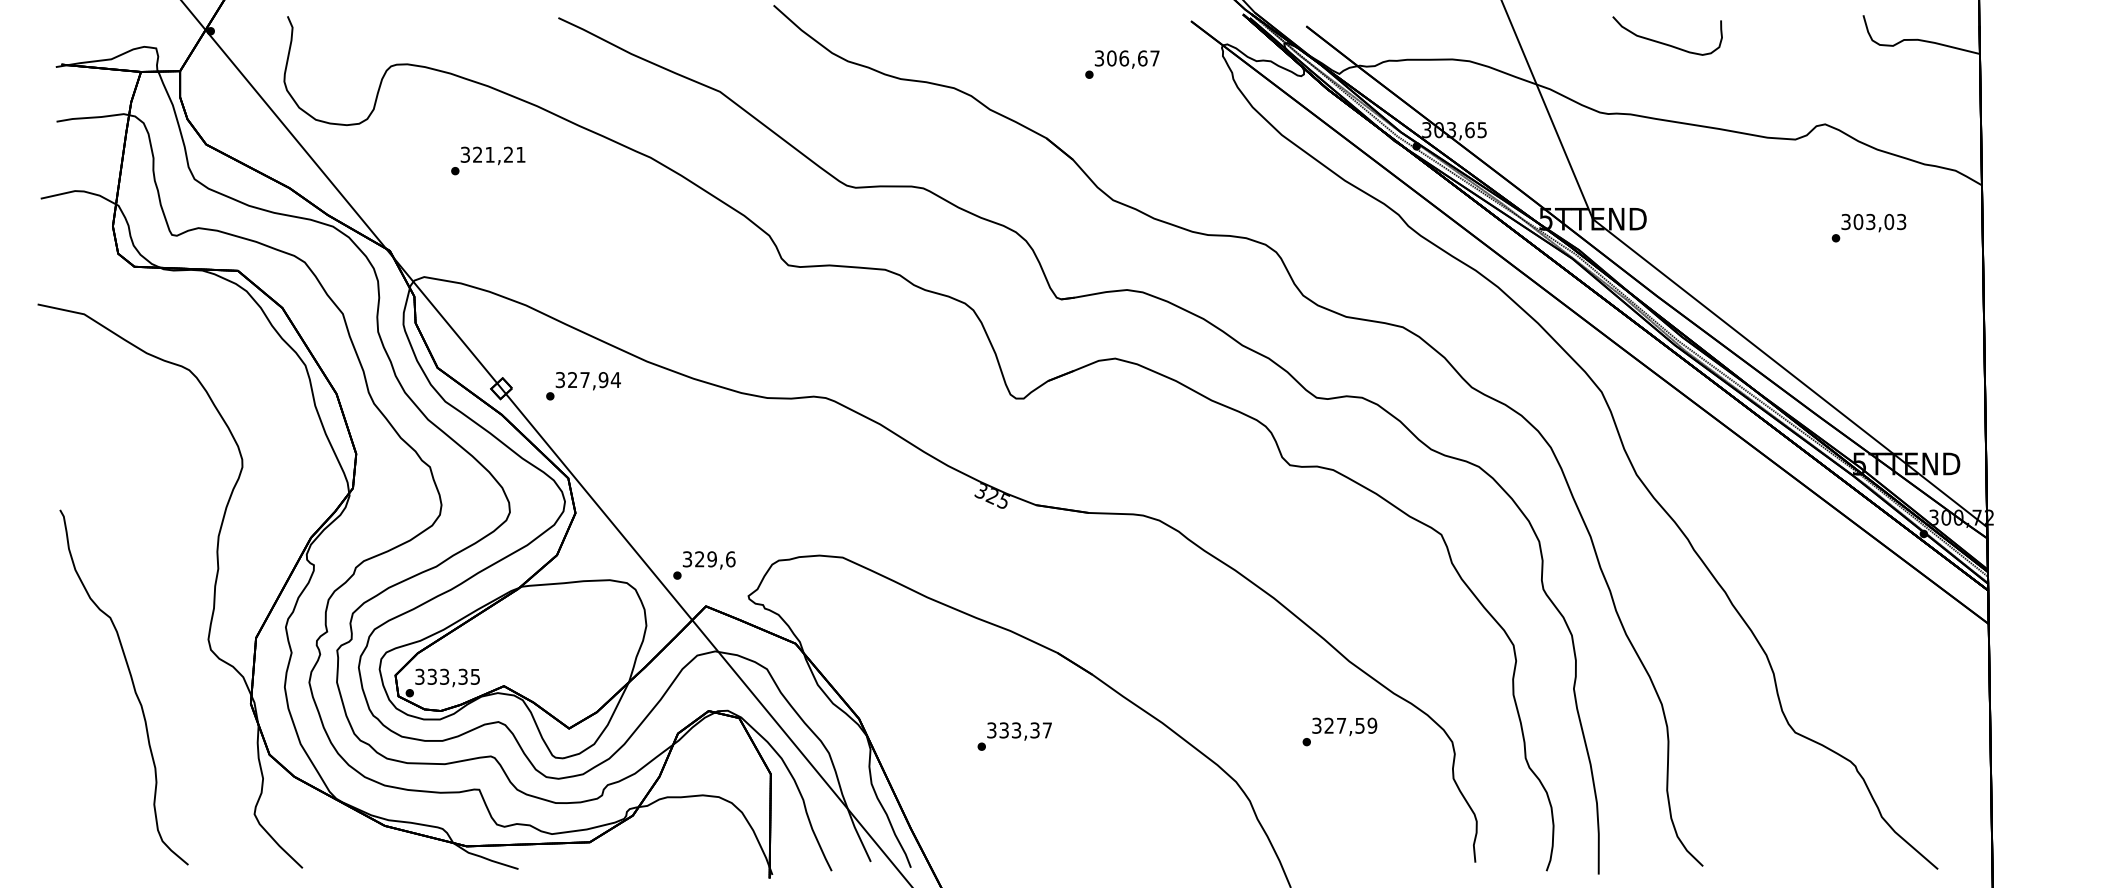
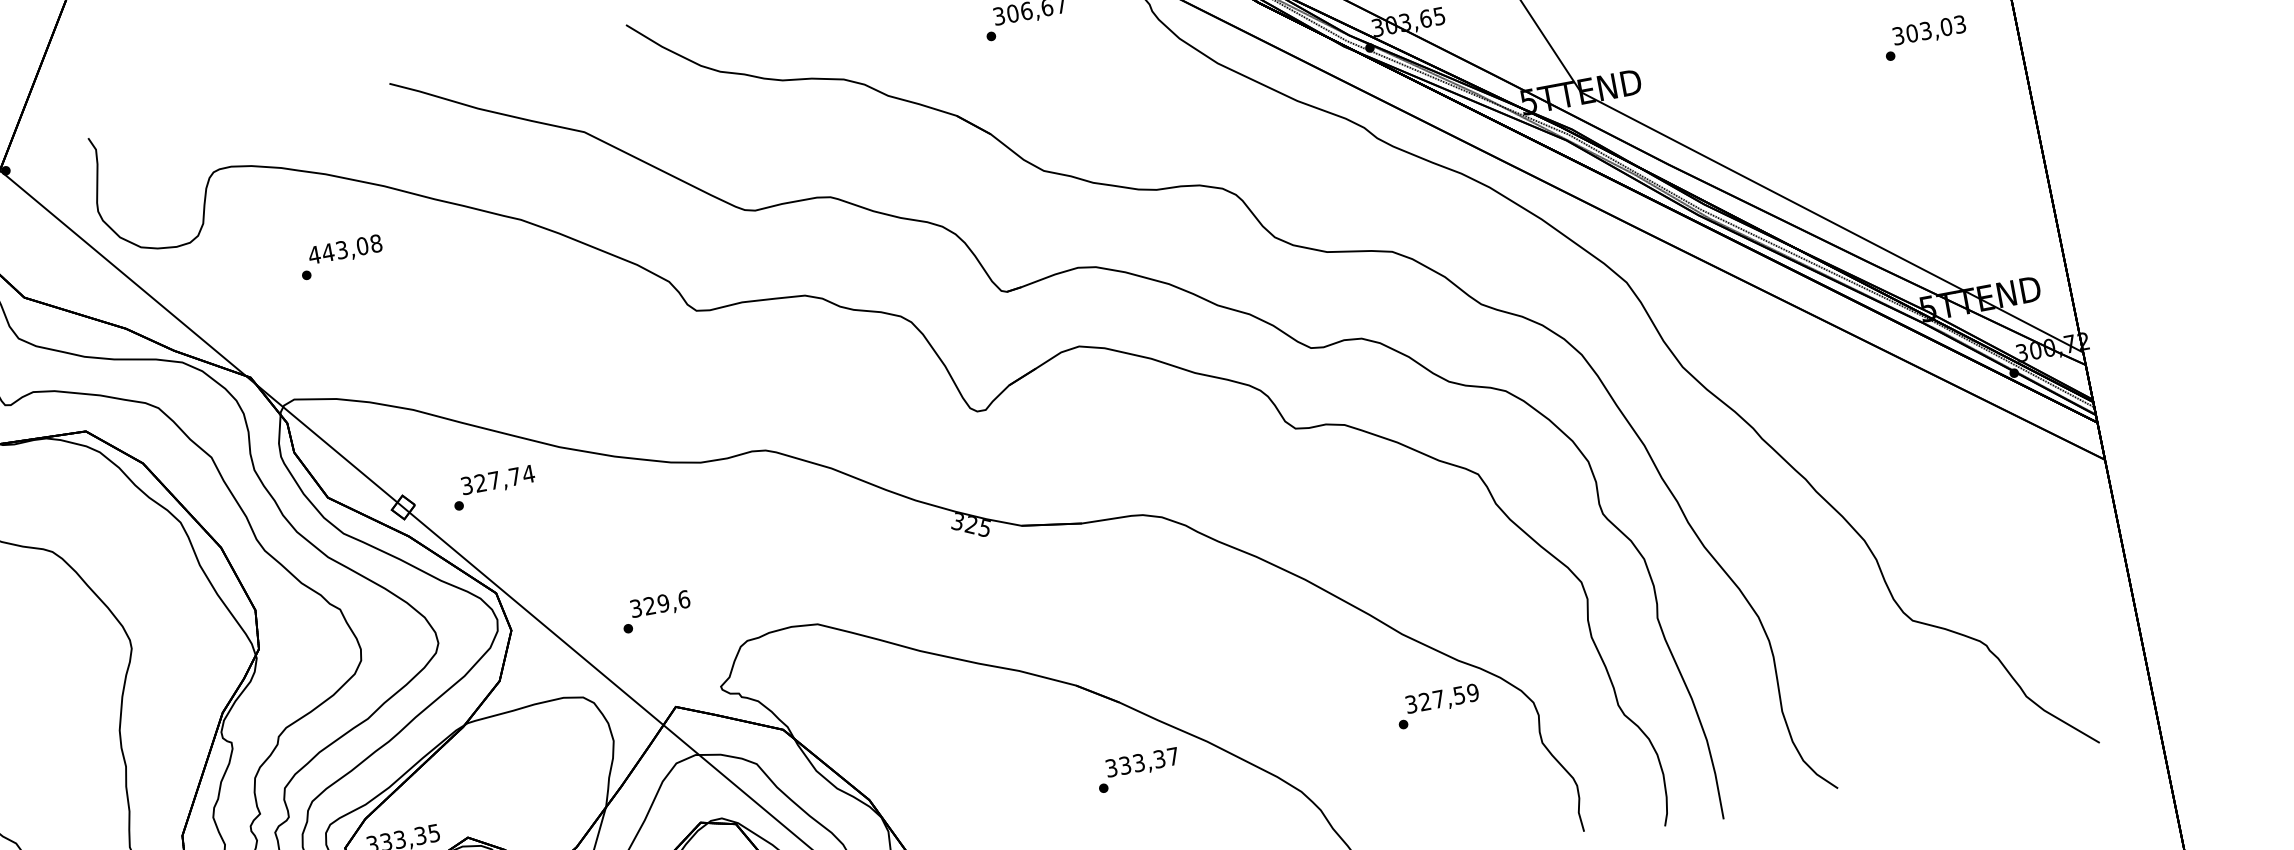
text: (492, 154) -> (344, 249), 321,21 -> 443,08
text: (1868, 227) -> (1924, 37), moved
text: (603, 380) -> (514, 477), 327,94 -> 327,74
text: (704, 565) -> (656, 611), moved
text: (1339, 731) -> (1437, 705), moved
text: (1014, 736) -> (1137, 770), moved

